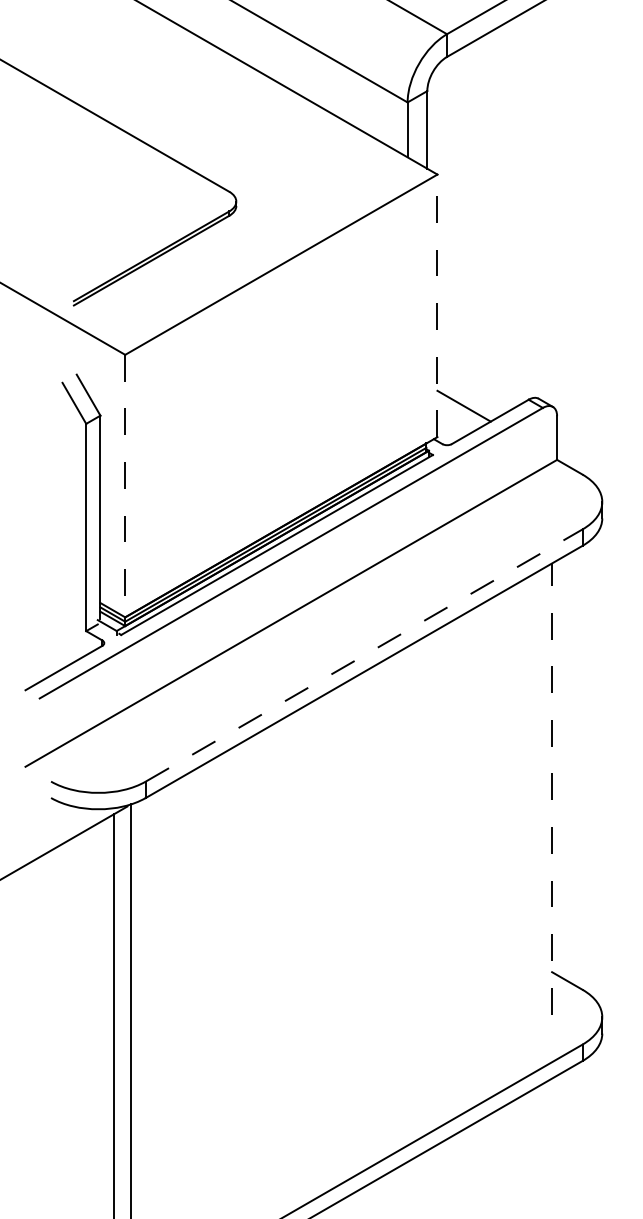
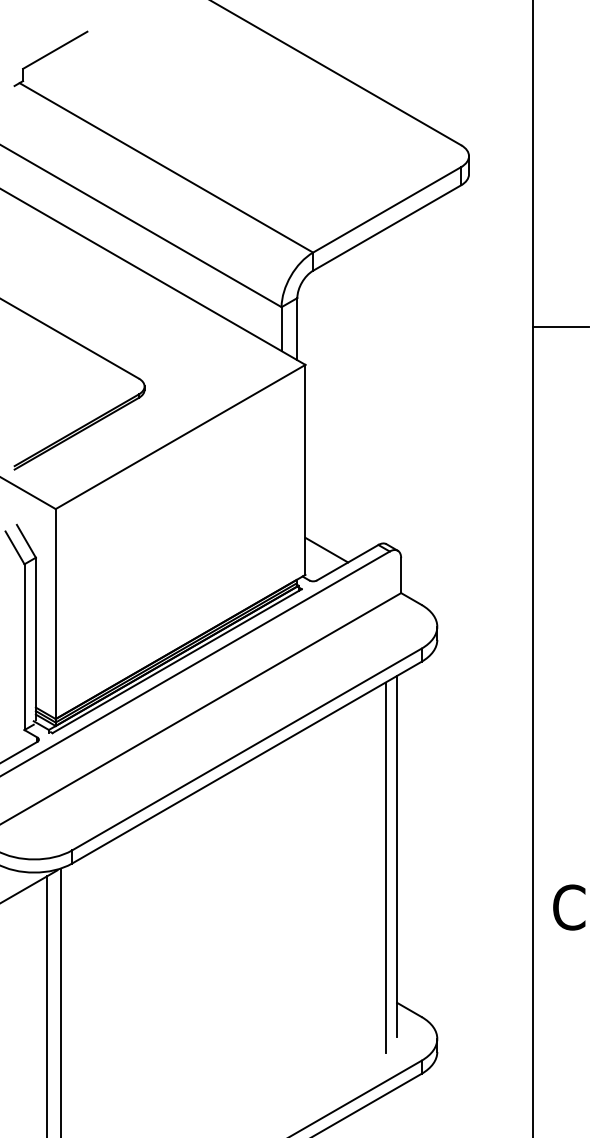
line: (437, 305) -> (305, 469), dashed -> solid
line: (124, 486) -> (55, 614), dashed -> solid
line: (363, 655) -> (246, 749), dashed -> solid
line: (552, 787) -> (397, 855), dashed -> solid
line: (537, 802) -> (385, 867), added

